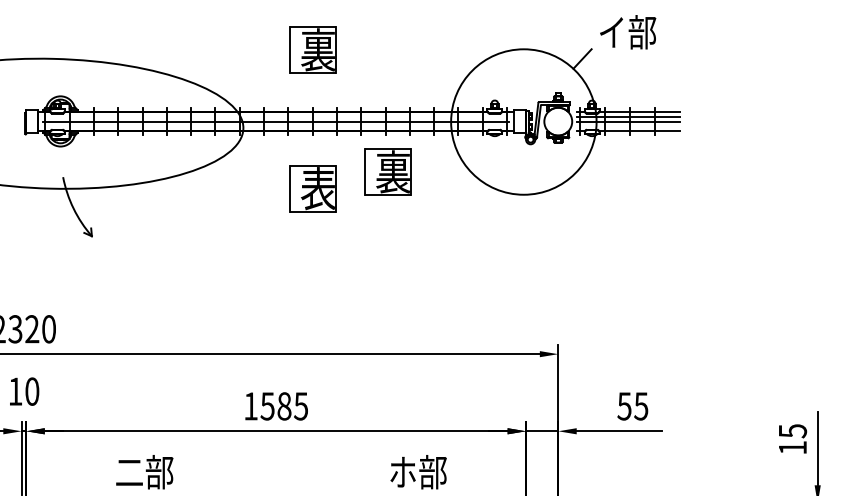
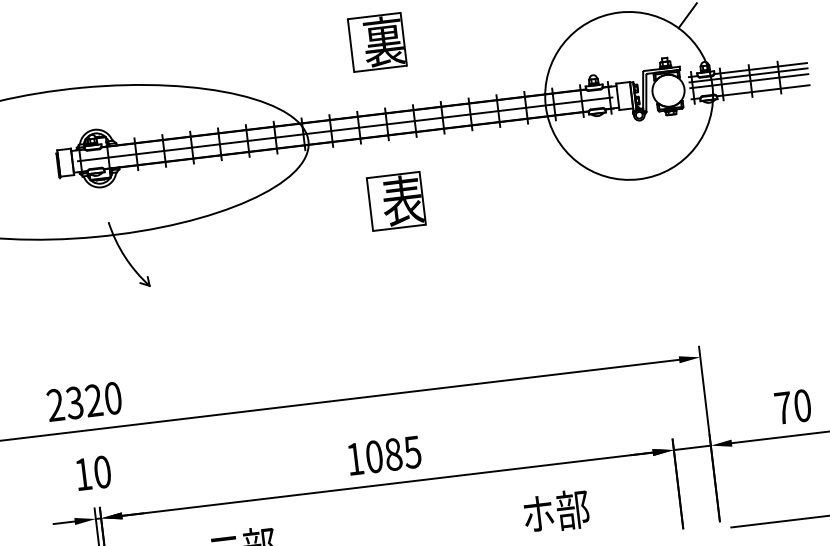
part: (387, 171) -> (479, 171), removed
text: (267, 406) -> (374, 457), 1585 -> 1085
text: (632, 406) -> (792, 407), 55 -> 70

